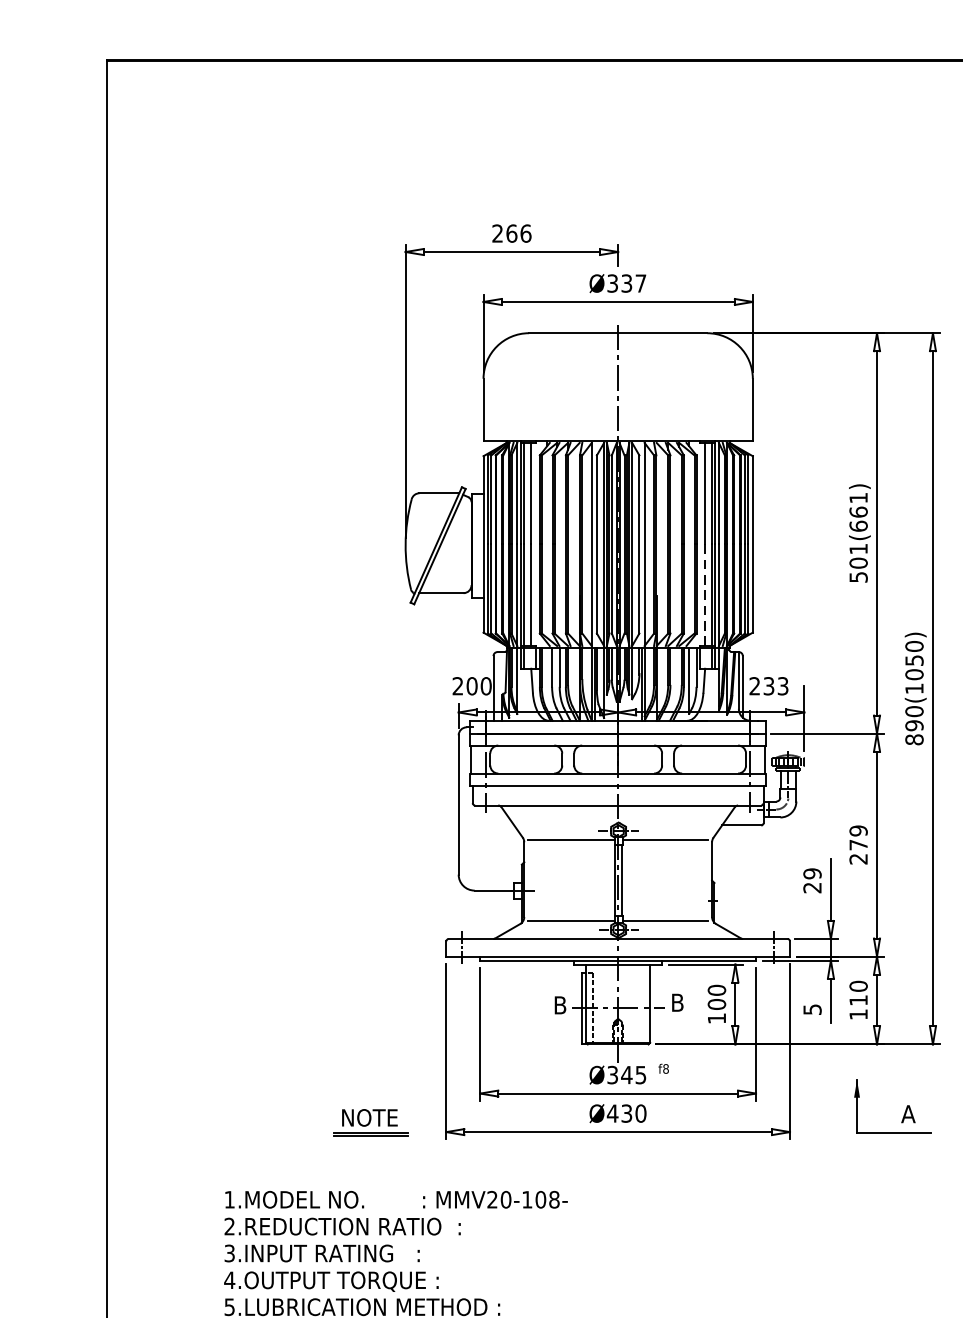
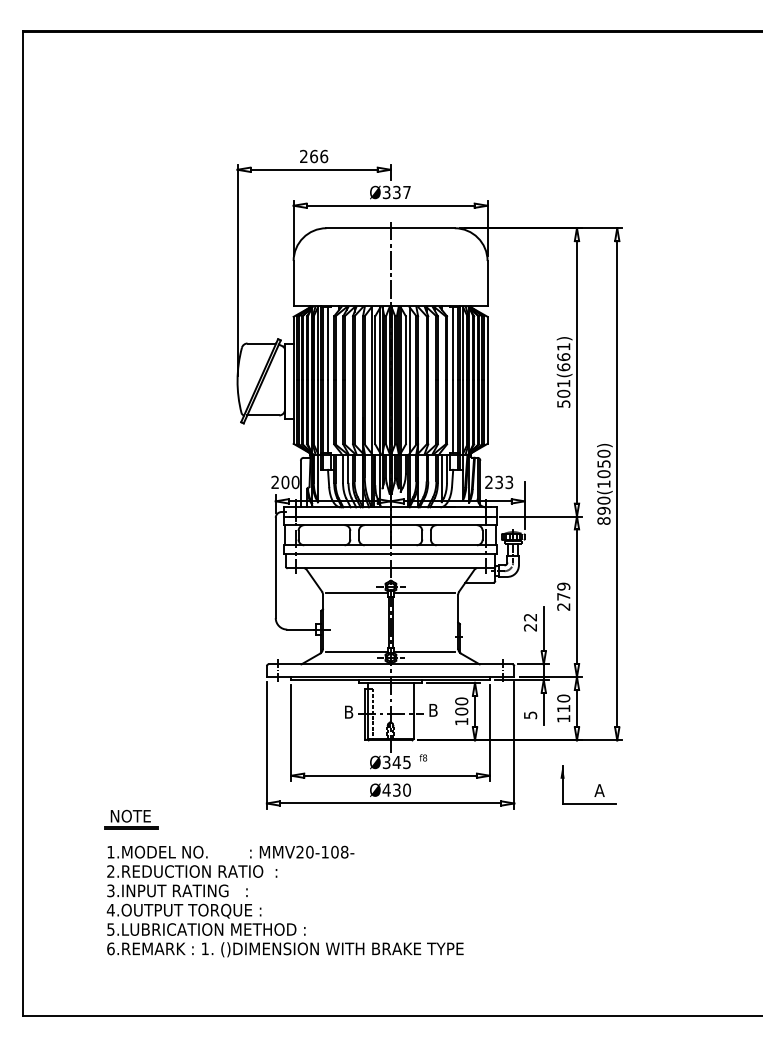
line: (705, 594) -> (453, 416), dashed -> solid
text: (812, 873) -> (530, 617), 29 -> 22
part: (370, 1122) -> (131, 819), moved

